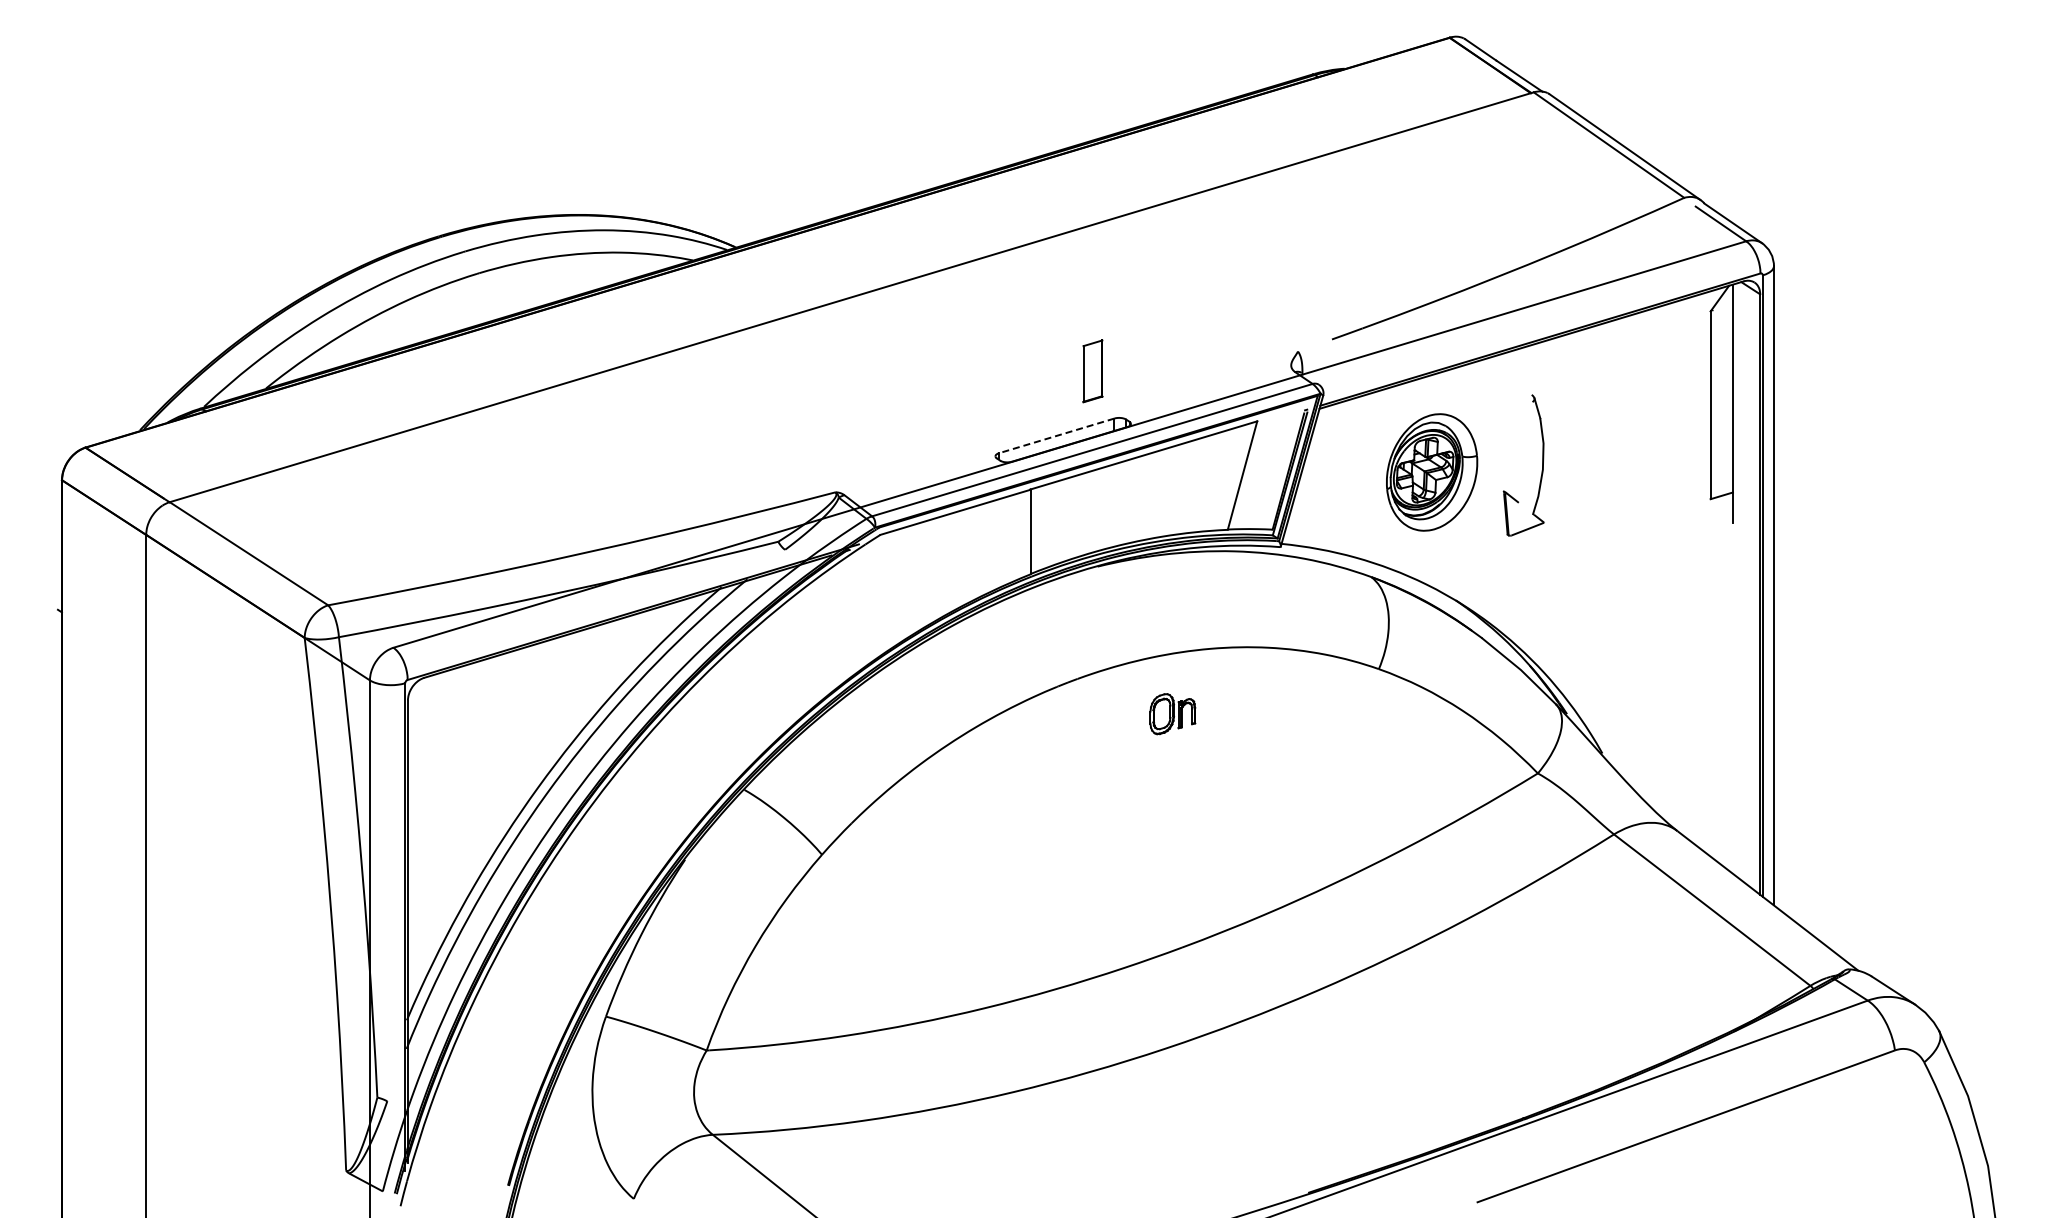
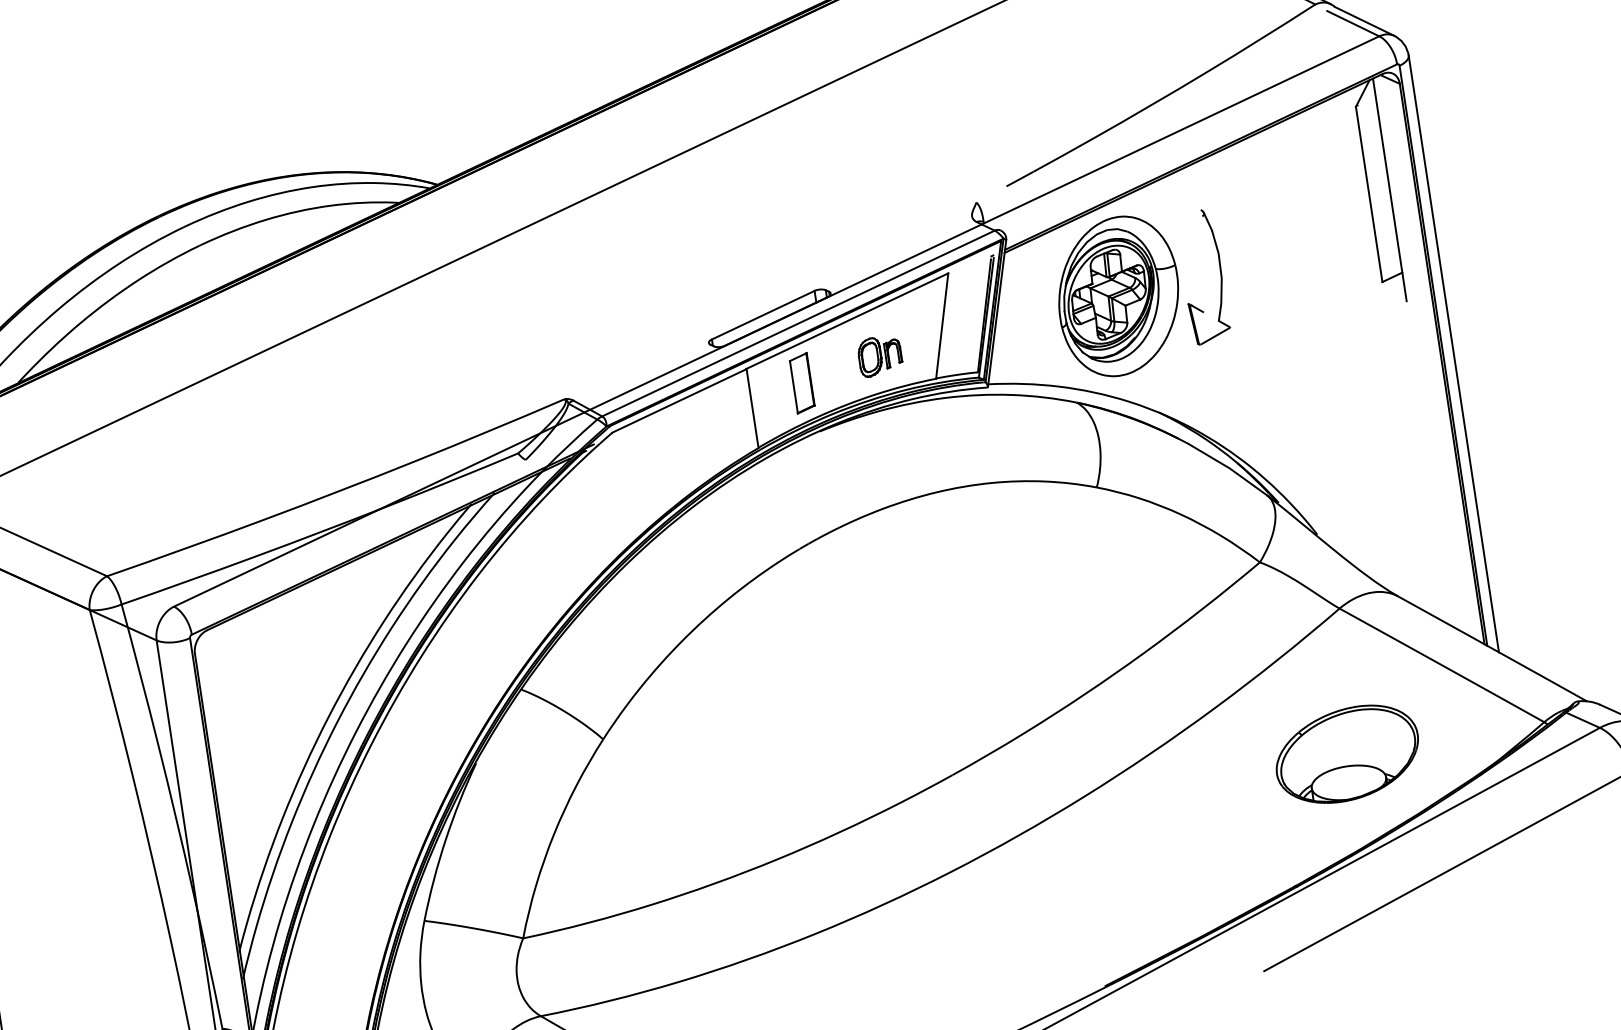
part: (1092, 371) -> (801, 383), moved
line: (1056, 436) -> (763, 315), dashed -> solid
part: (1431, 472) -> (1118, 296), size x1.43
part: (1172, 714) -> (879, 356), moved
part: (1598, 988) -> (1346, 754), added

